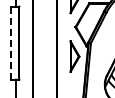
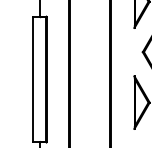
line: (11, 43) -> (32, 80), dashed -> solid

